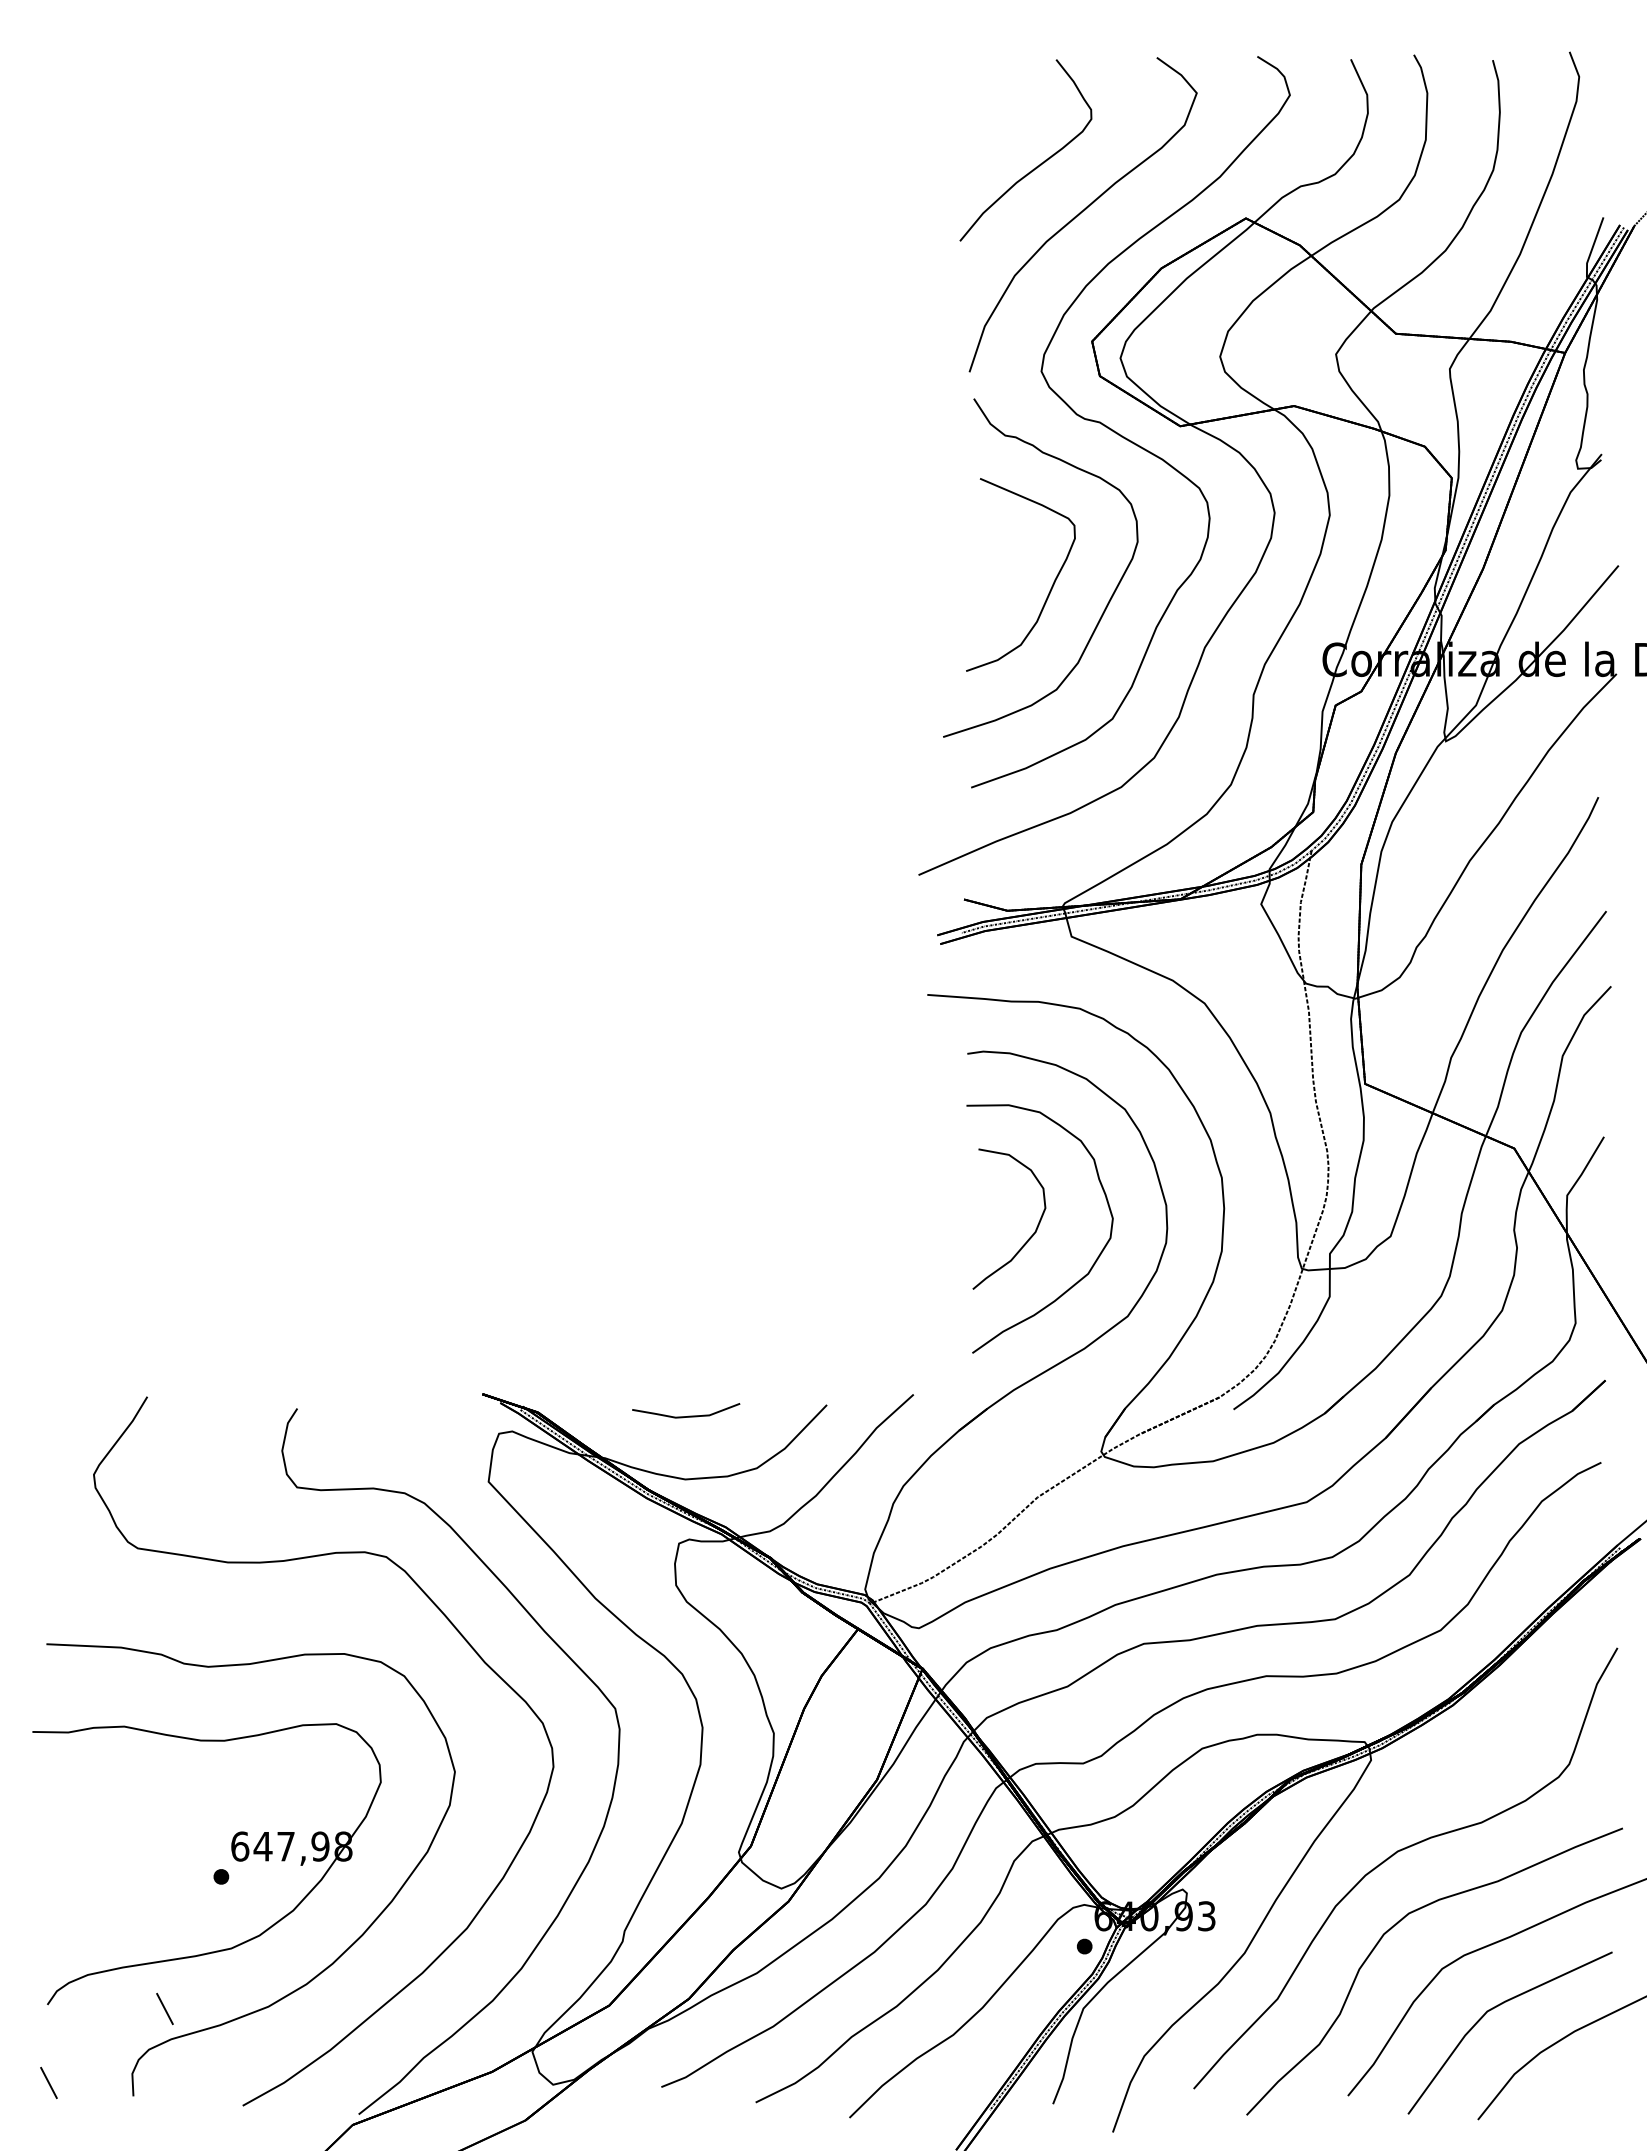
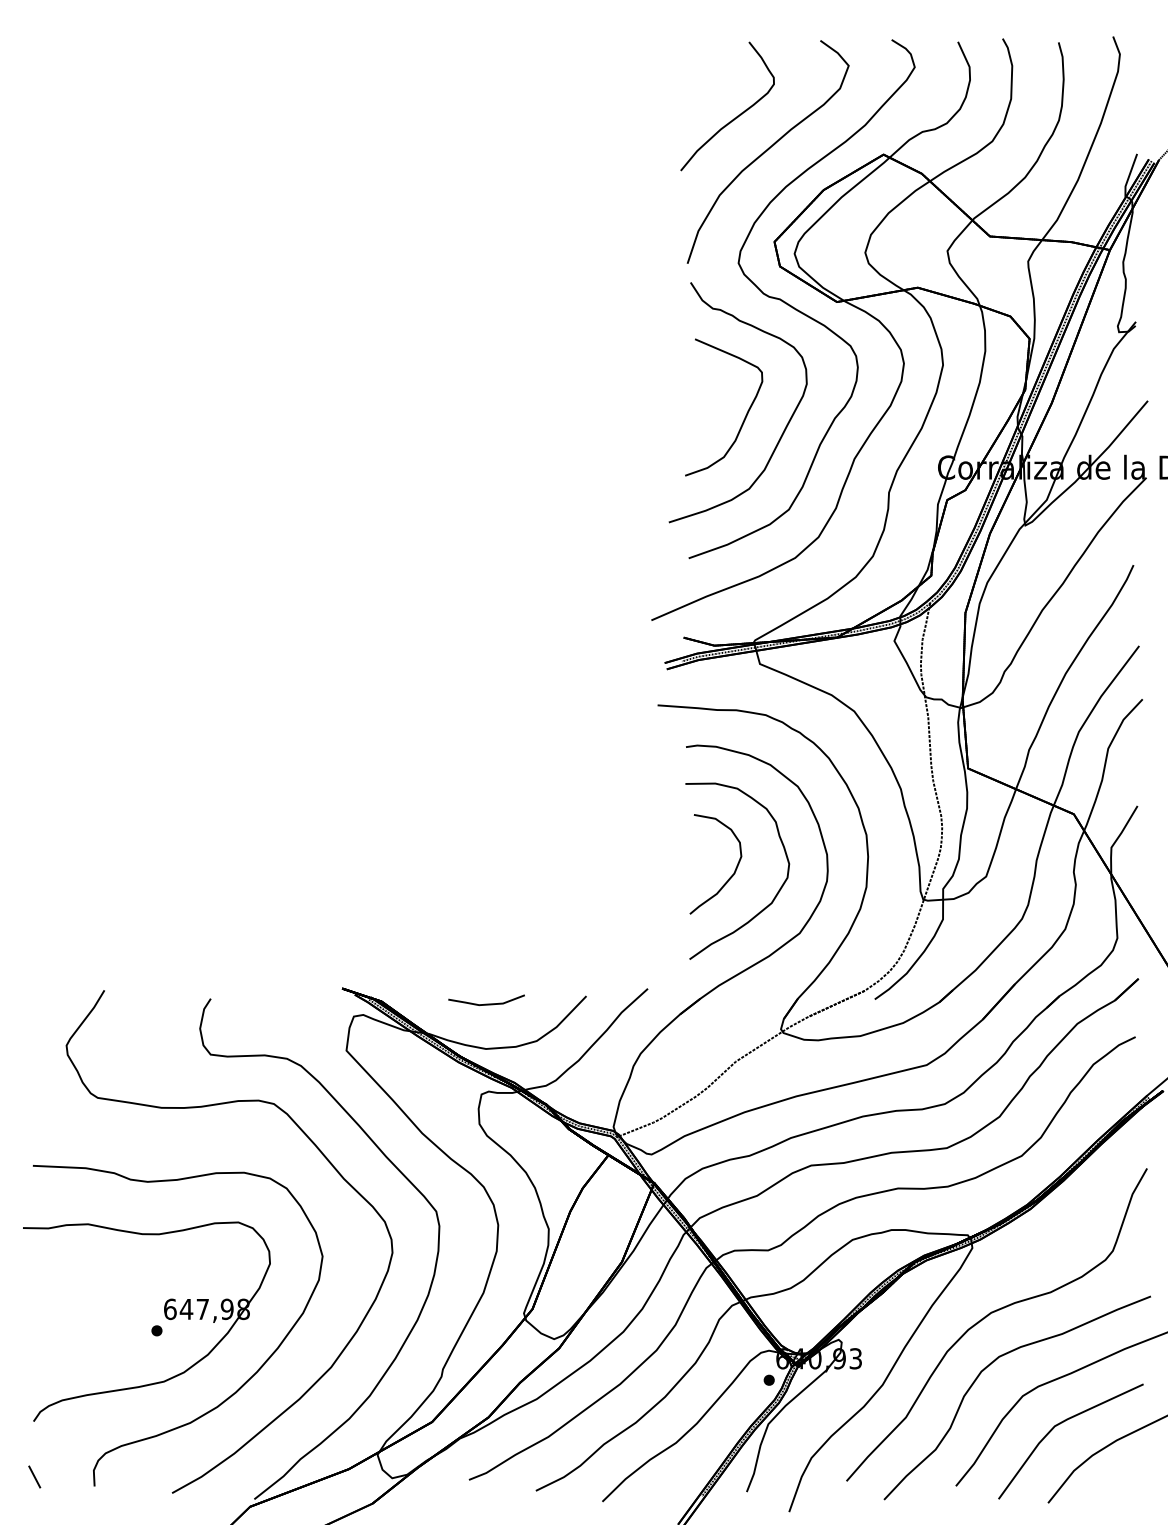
line: (164, 2008) -> (116, 1424), removed

